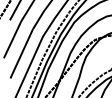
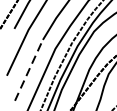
line: (21, 53) -> (28, 69), solid -> dashed

